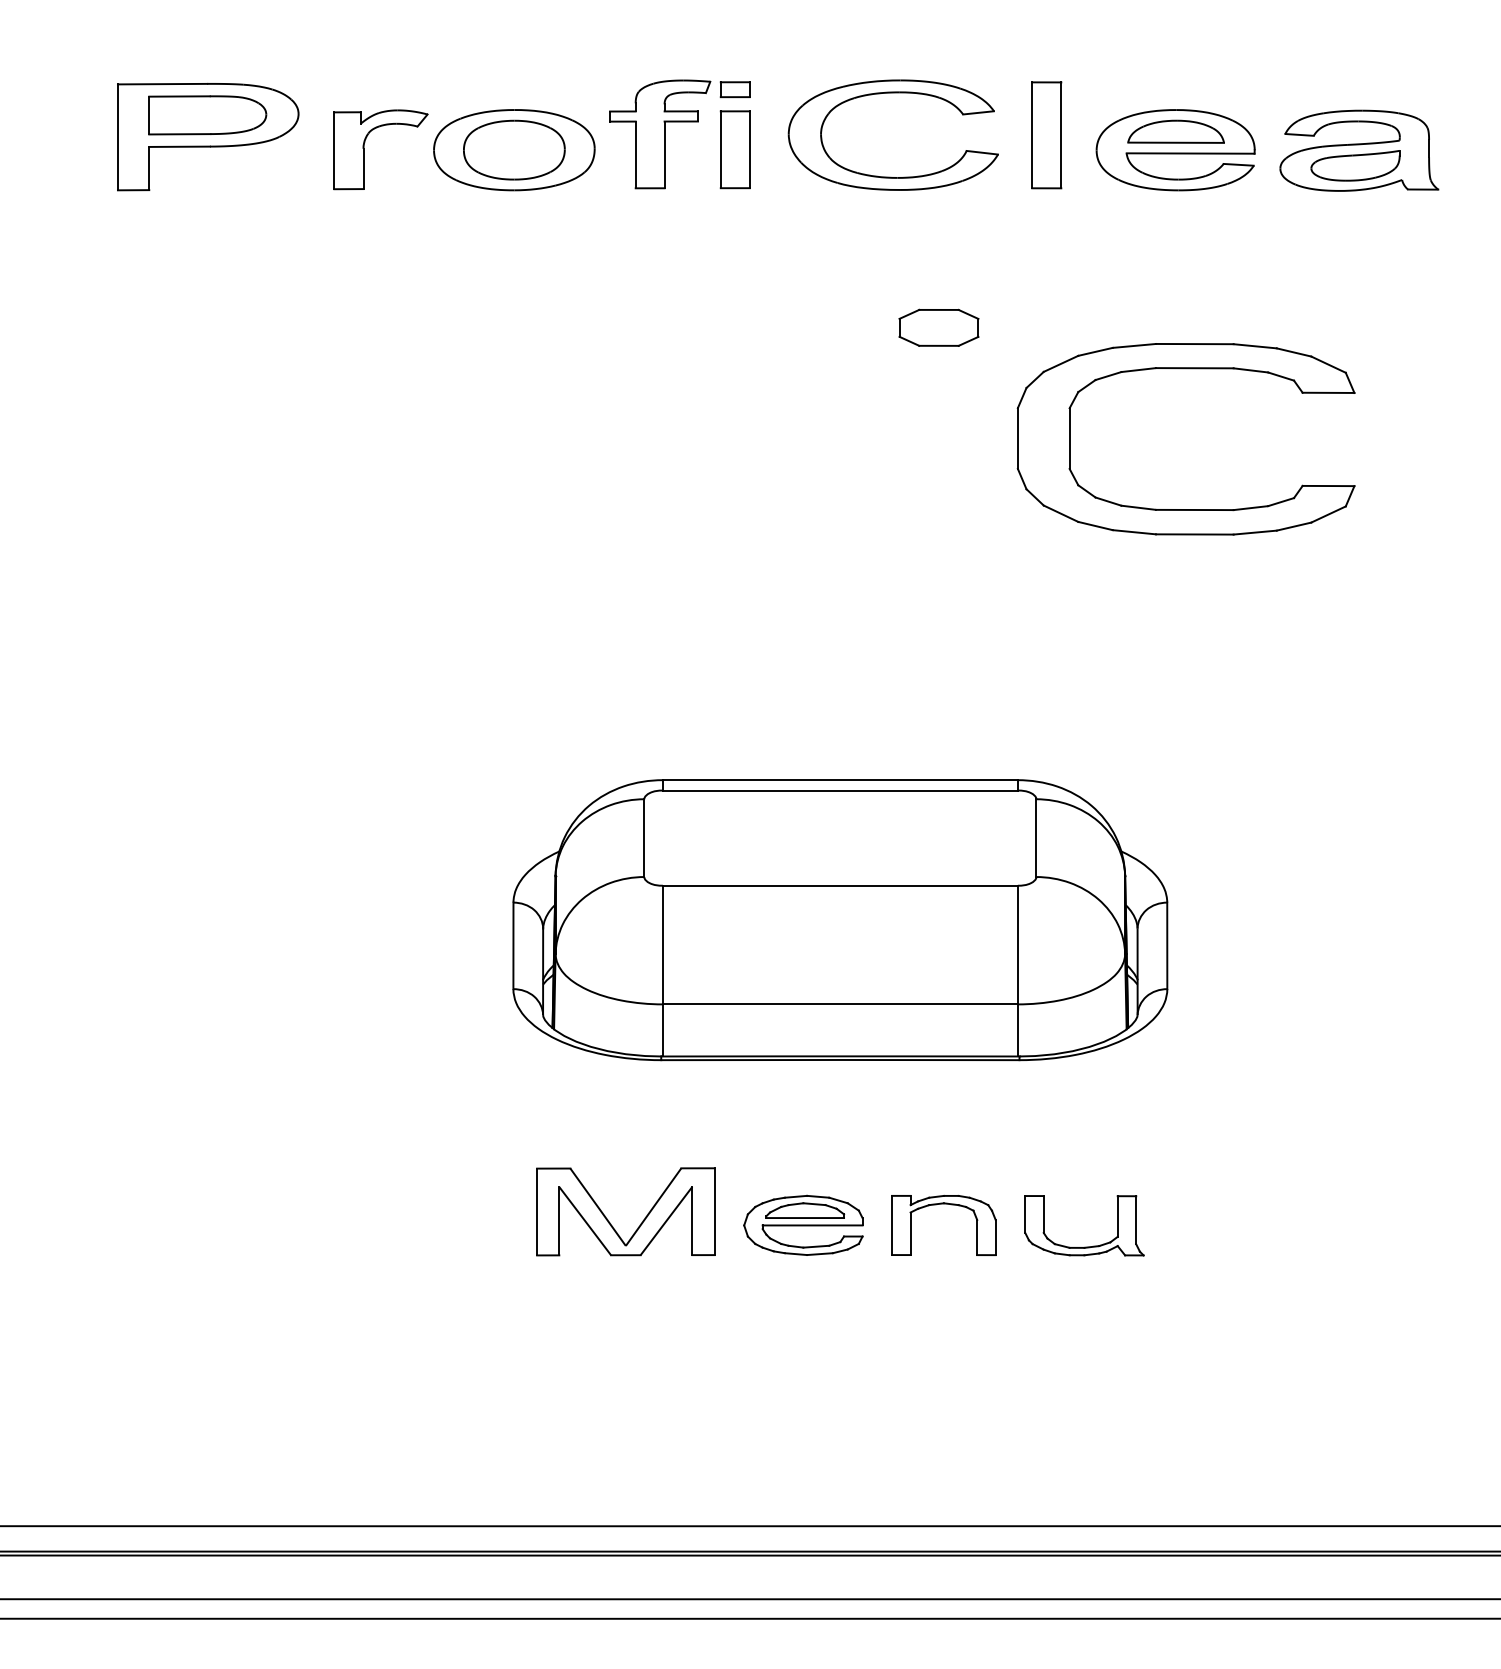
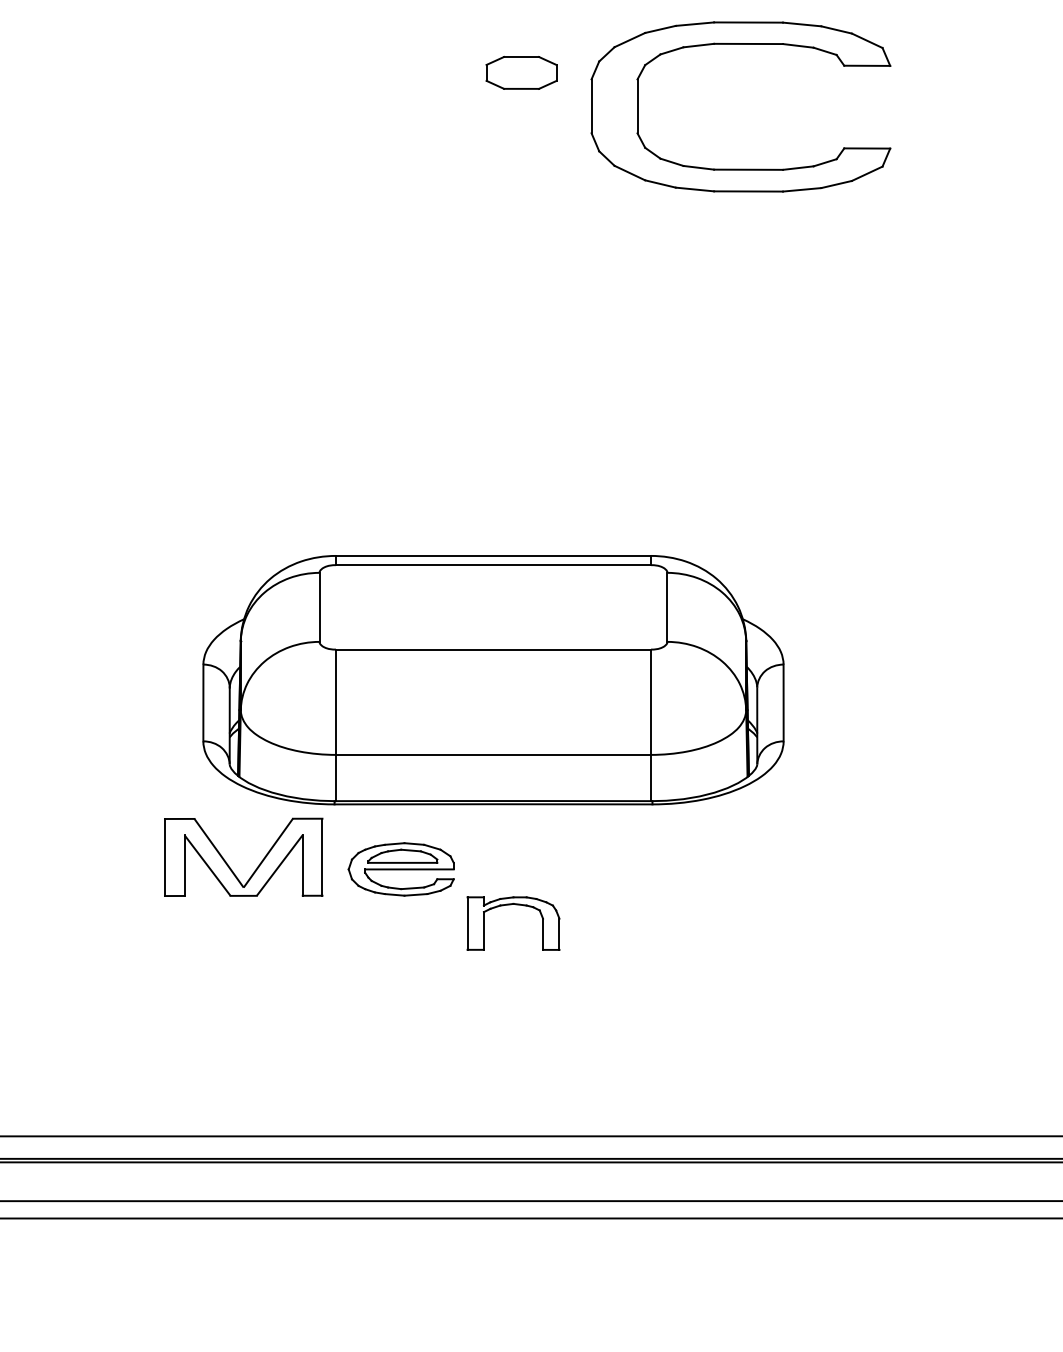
part: (1185, 369) -> (740, 45), moved
part: (840, 920) -> (493, 680), moved
part: (943, 1204) -> (513, 904), moved
part: (1084, 1246) -> (650, 888), removed

